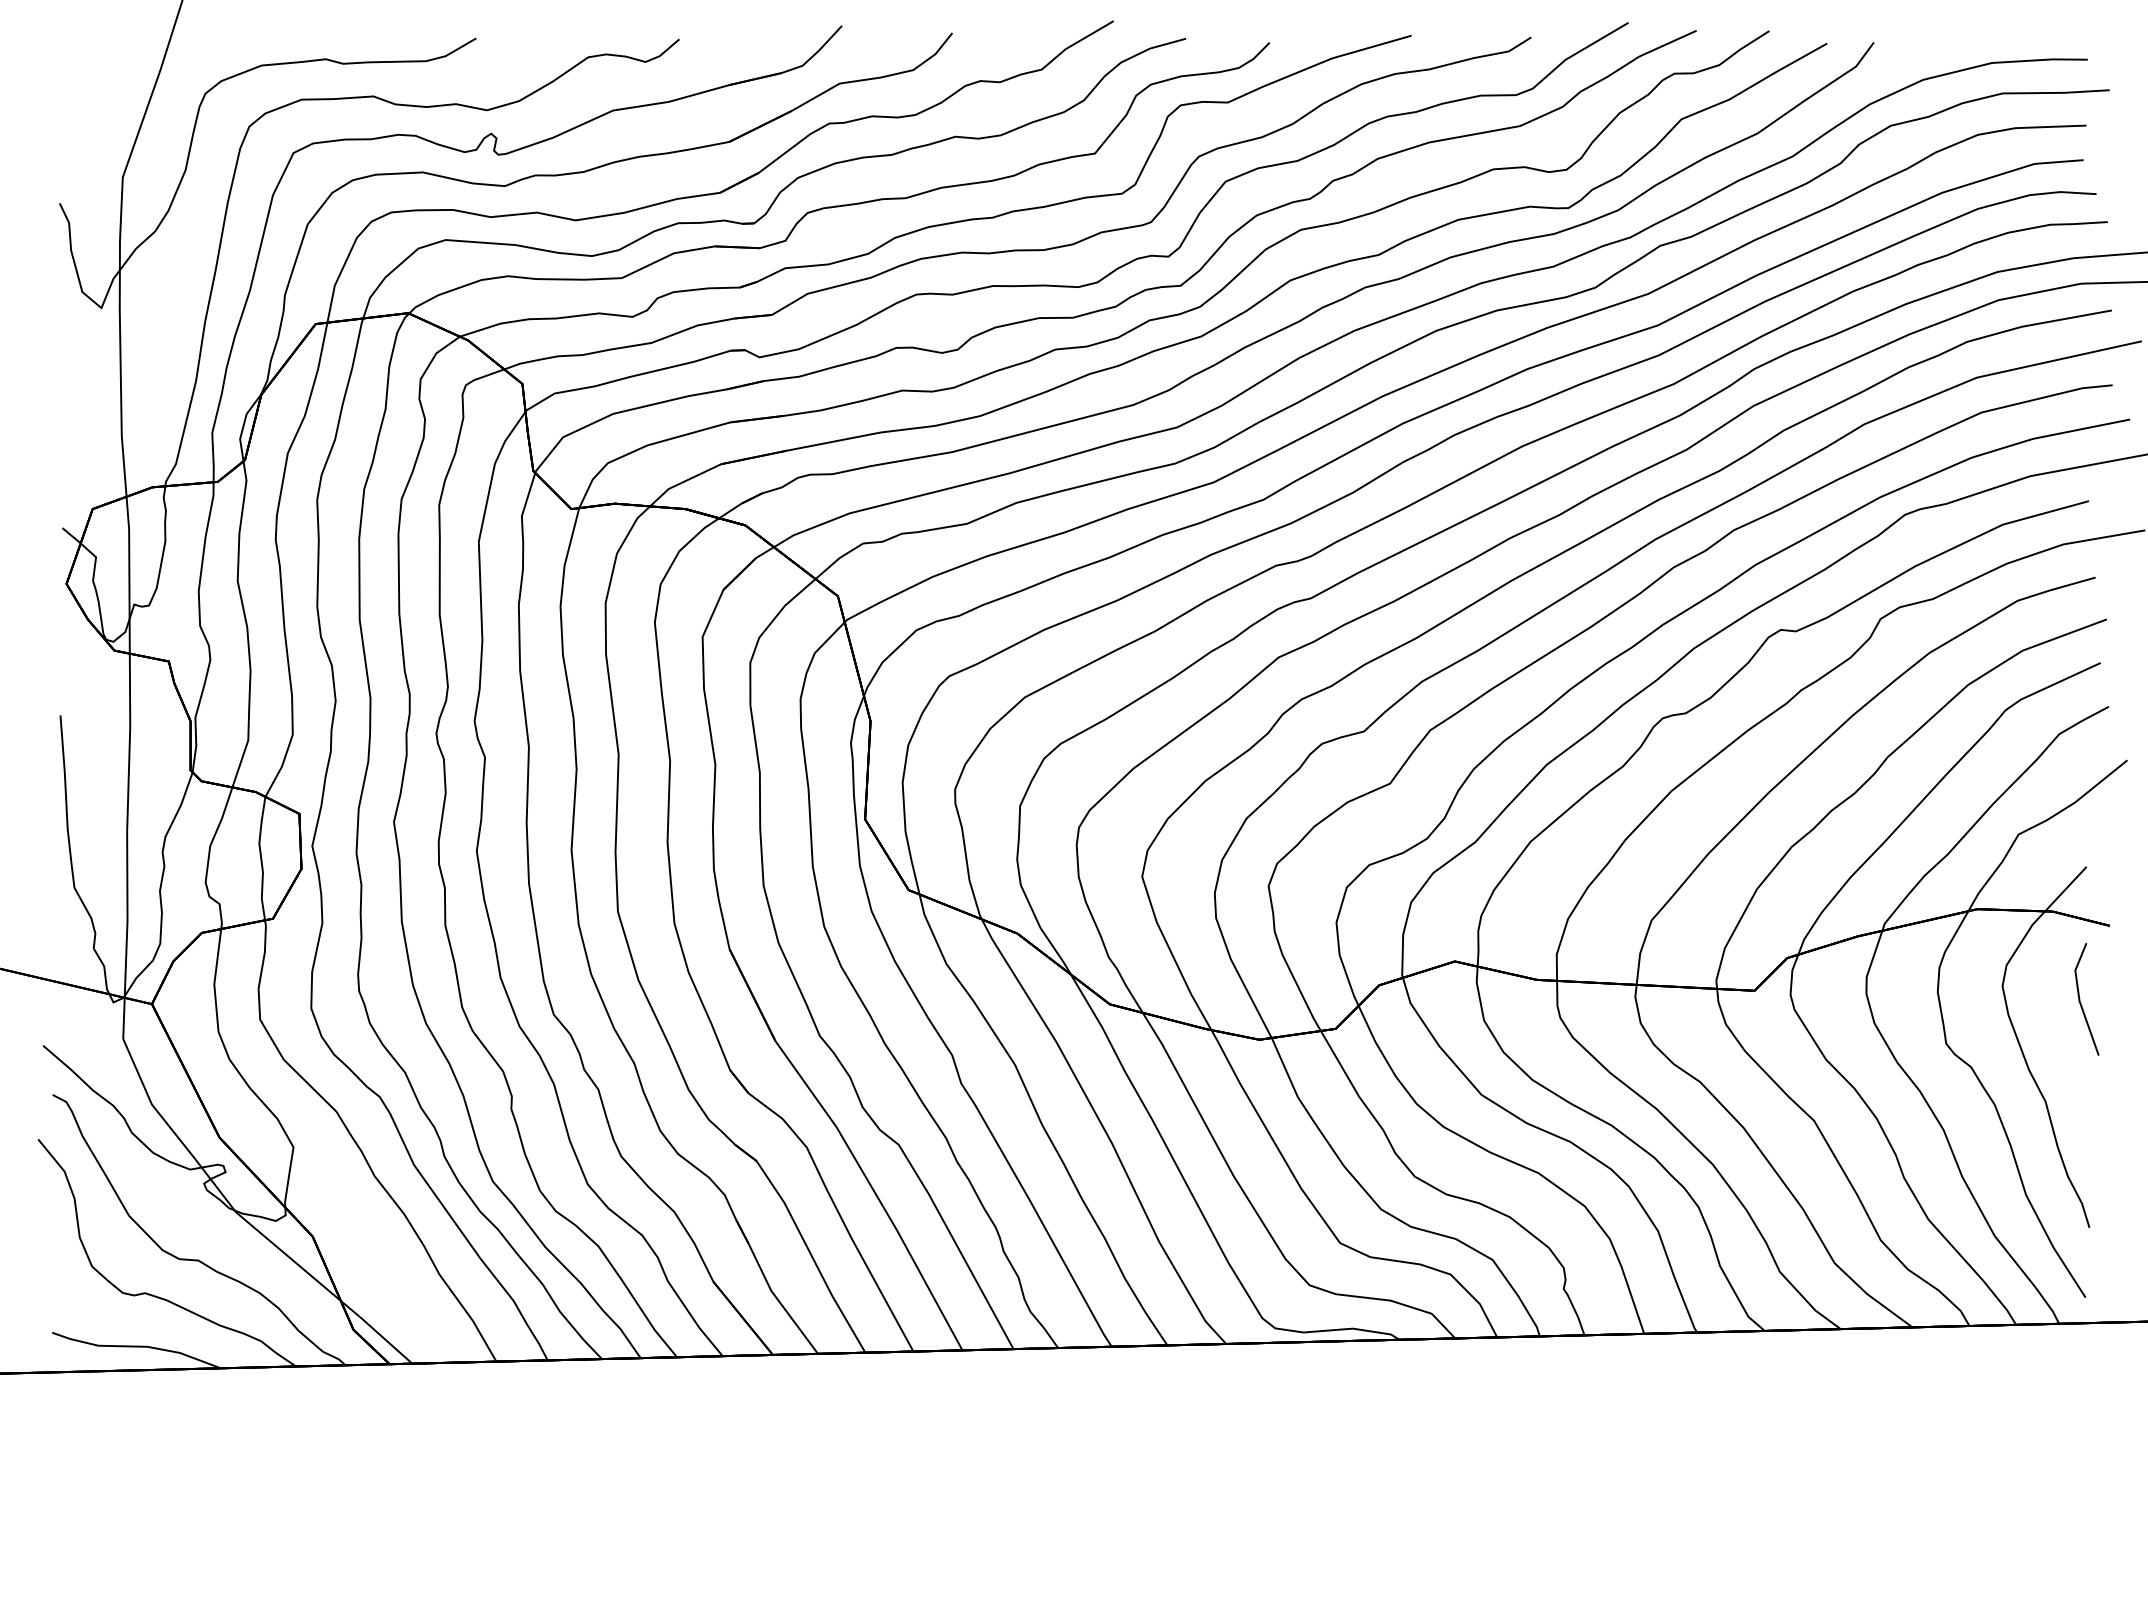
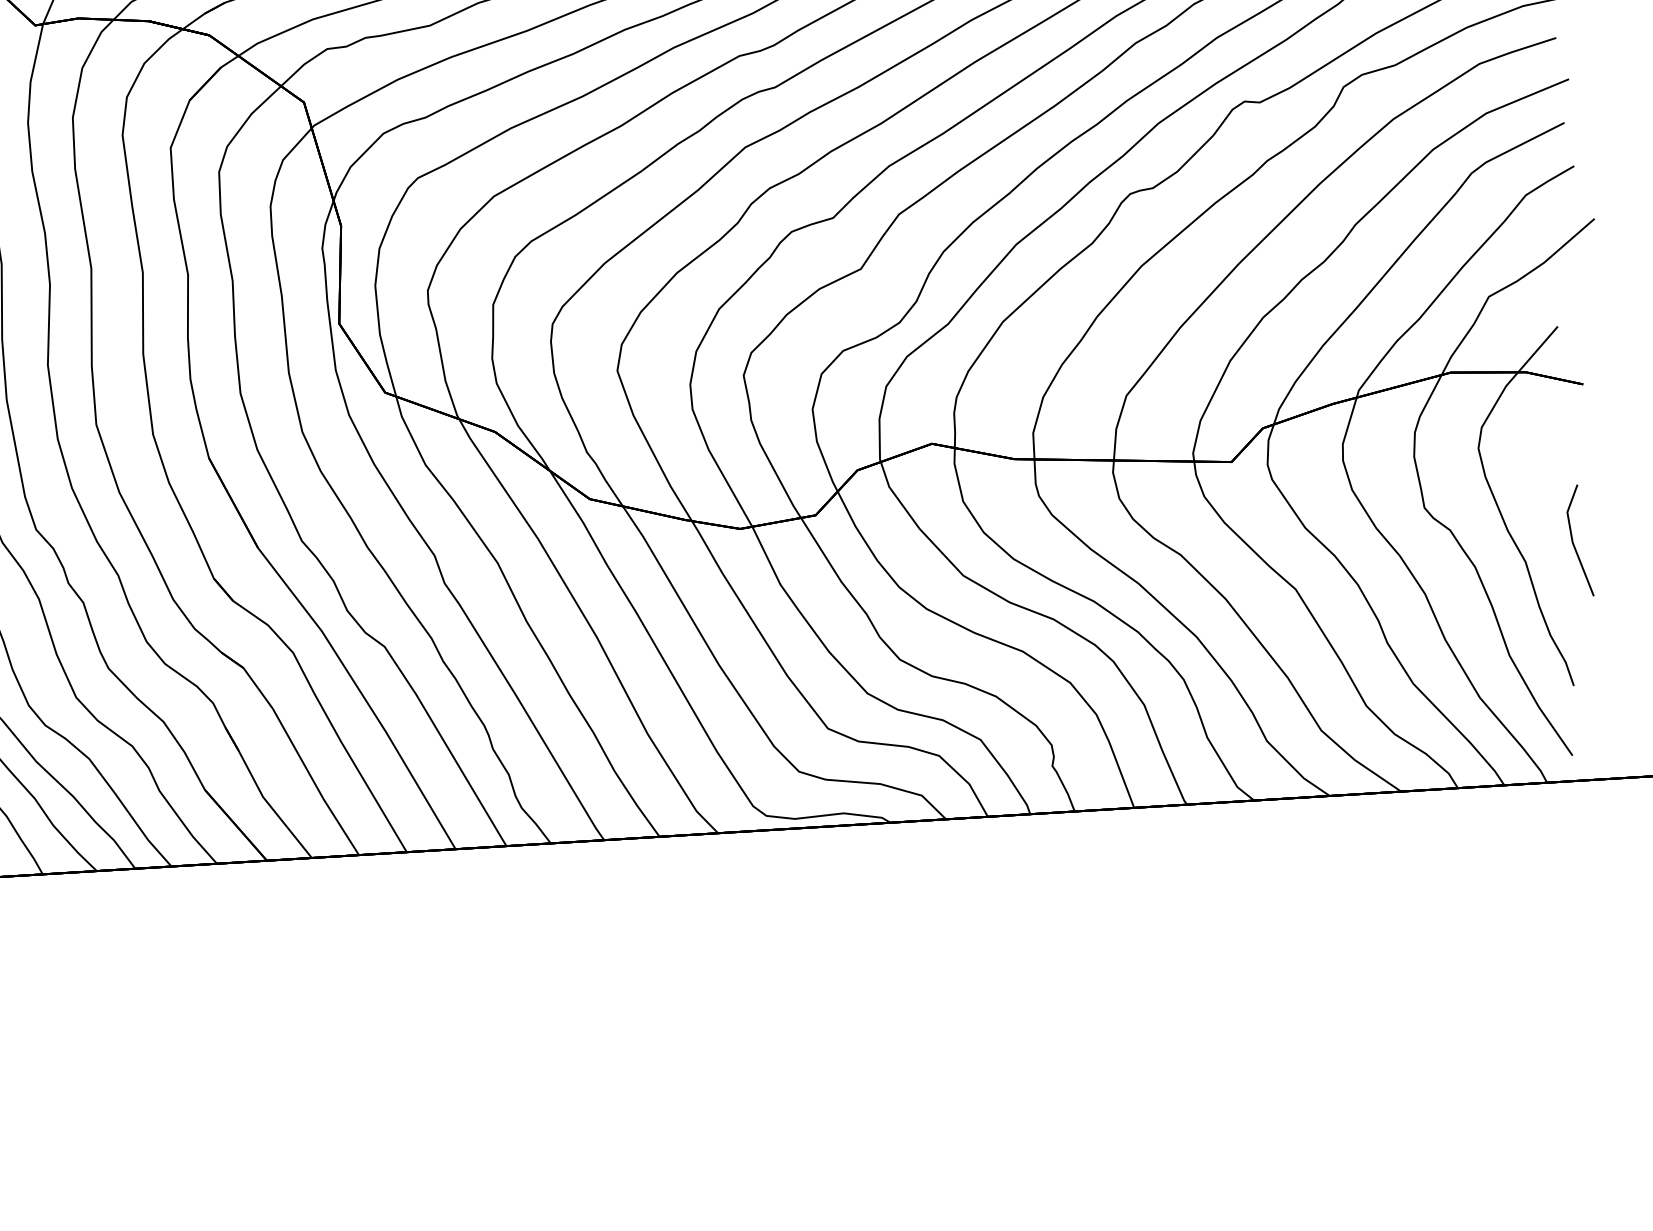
line: (2080, 999) -> (1573, 541), moved

